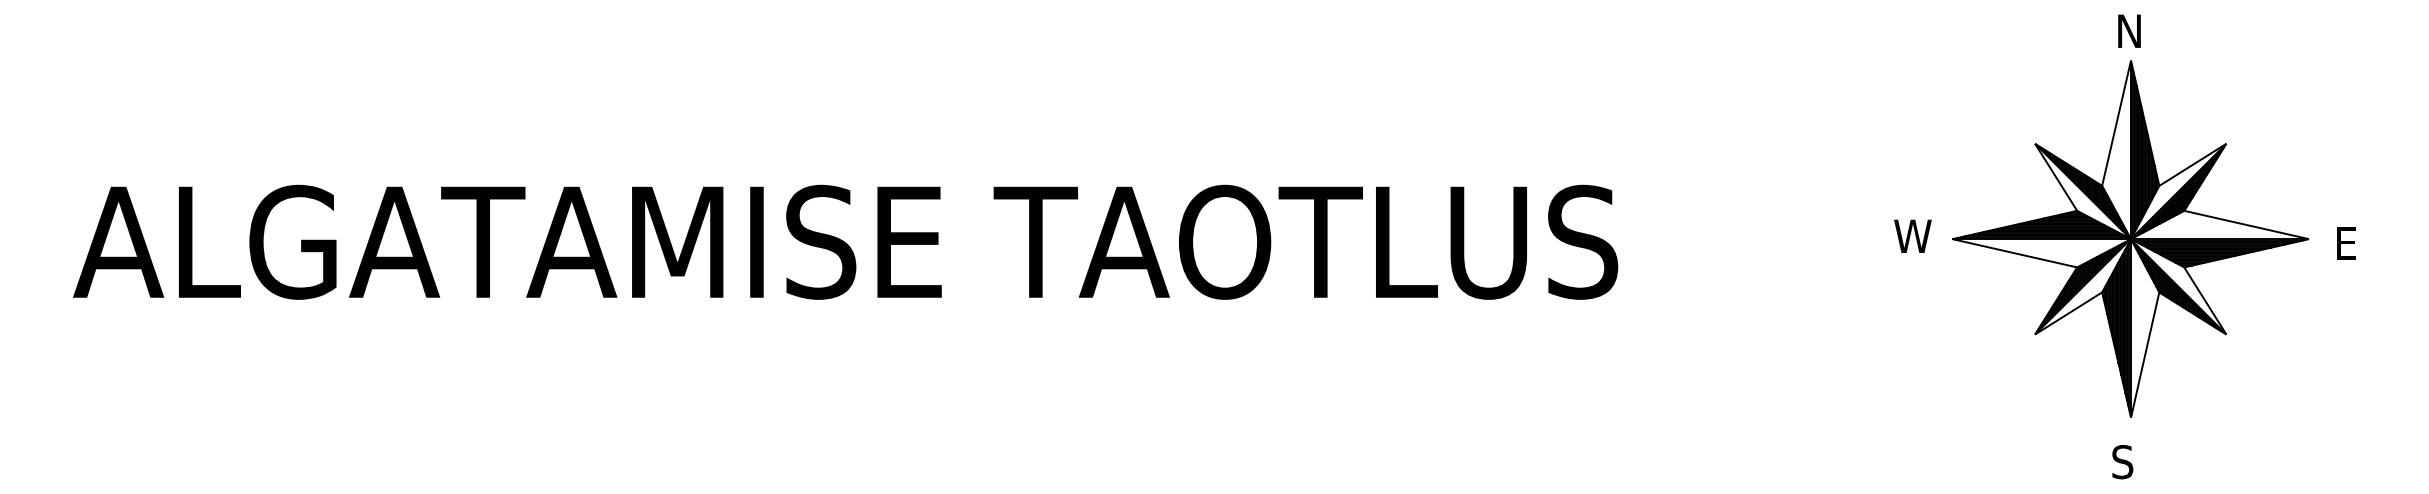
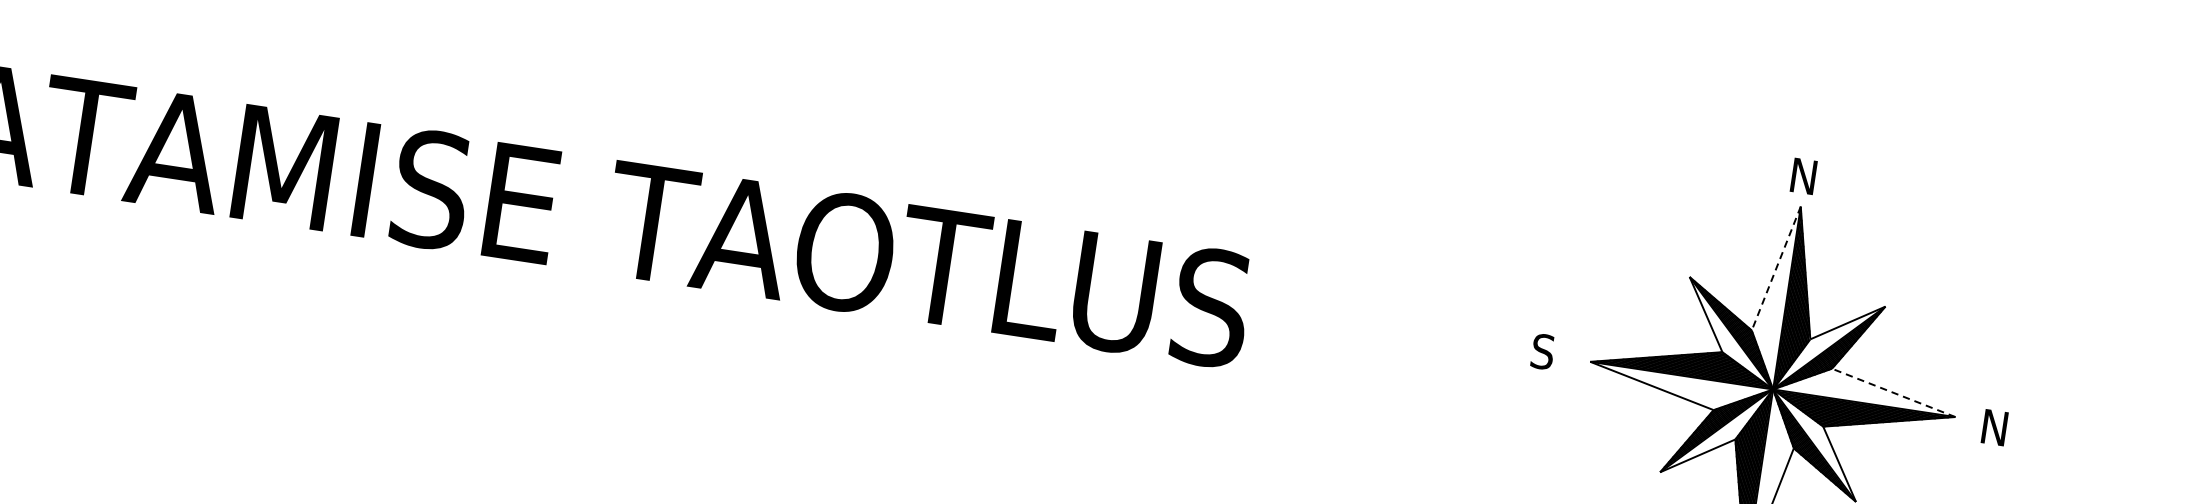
line: (2116, 123) -> (1776, 268), solid -> dashed
line: (2246, 225) -> (1893, 393), solid -> dashed
text: (1912, 236) -> (1549, 352), W -> S
text: (2347, 243) -> (1994, 427), E -> N

